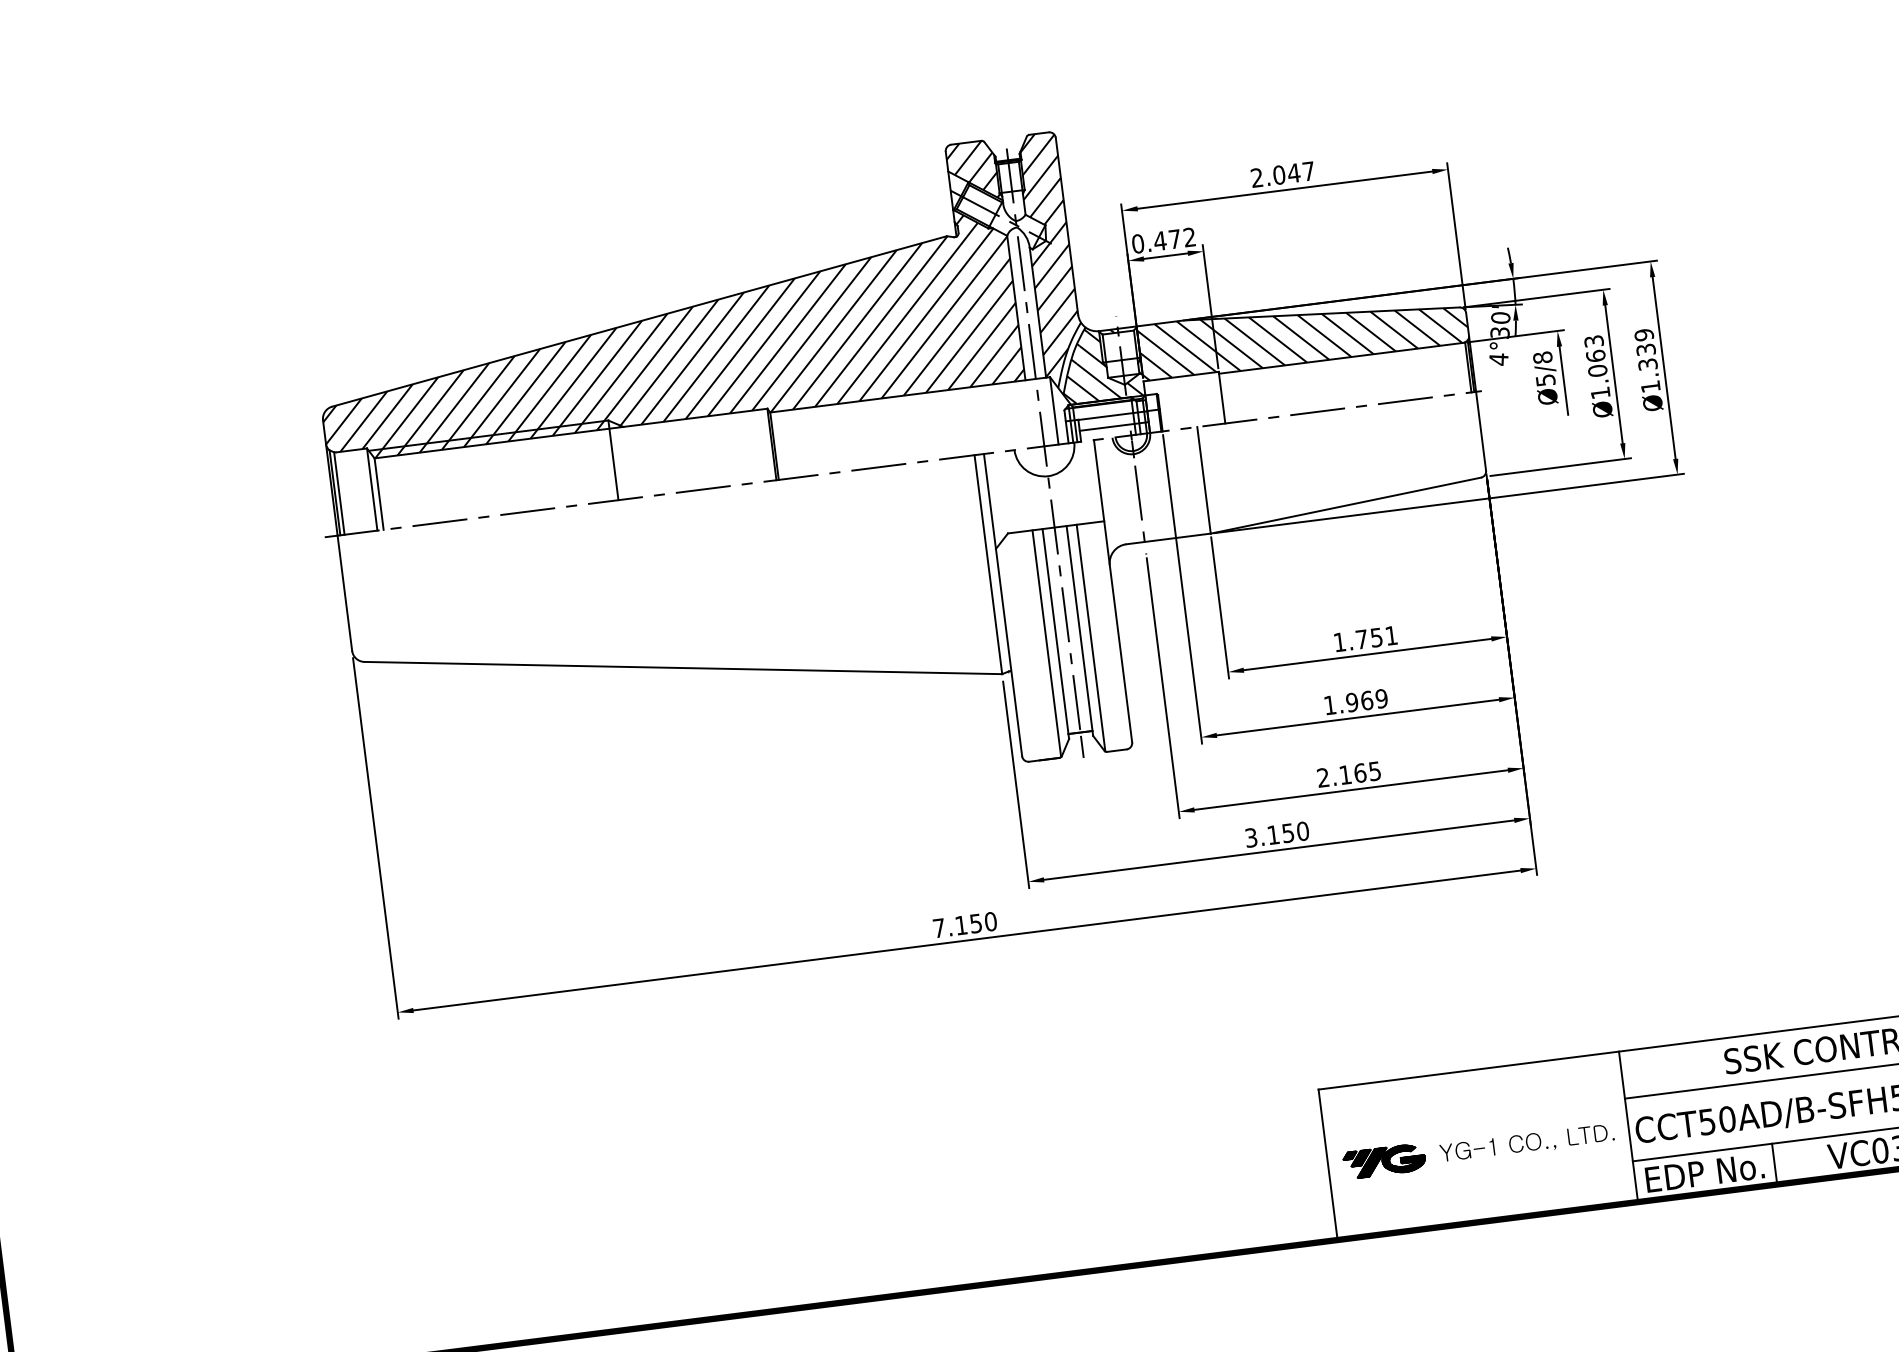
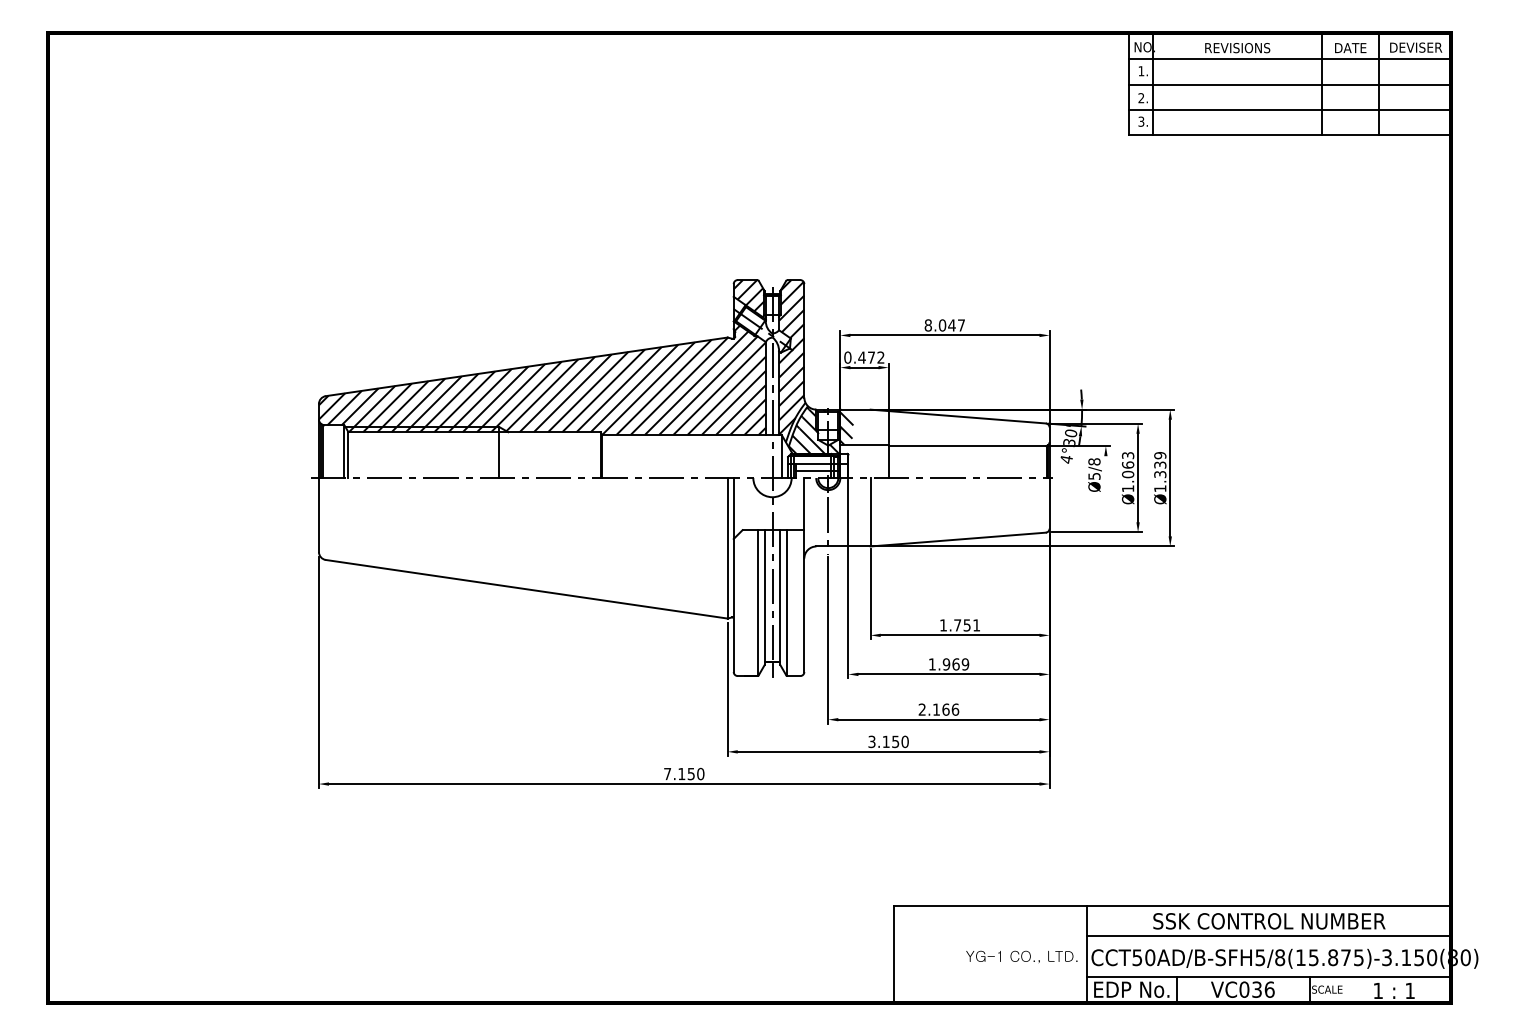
text: (1255, 178) -> (927, 325), 2.047 -> 8.047
hatch: (1311, 332) -> (950, 427), removed
line: (1563, 379) -> (1105, 477), removed
text: (1375, 770) -> (955, 709), 2.165 -> 2.166
part: (1383, 1160) -> (929, 956), removed

